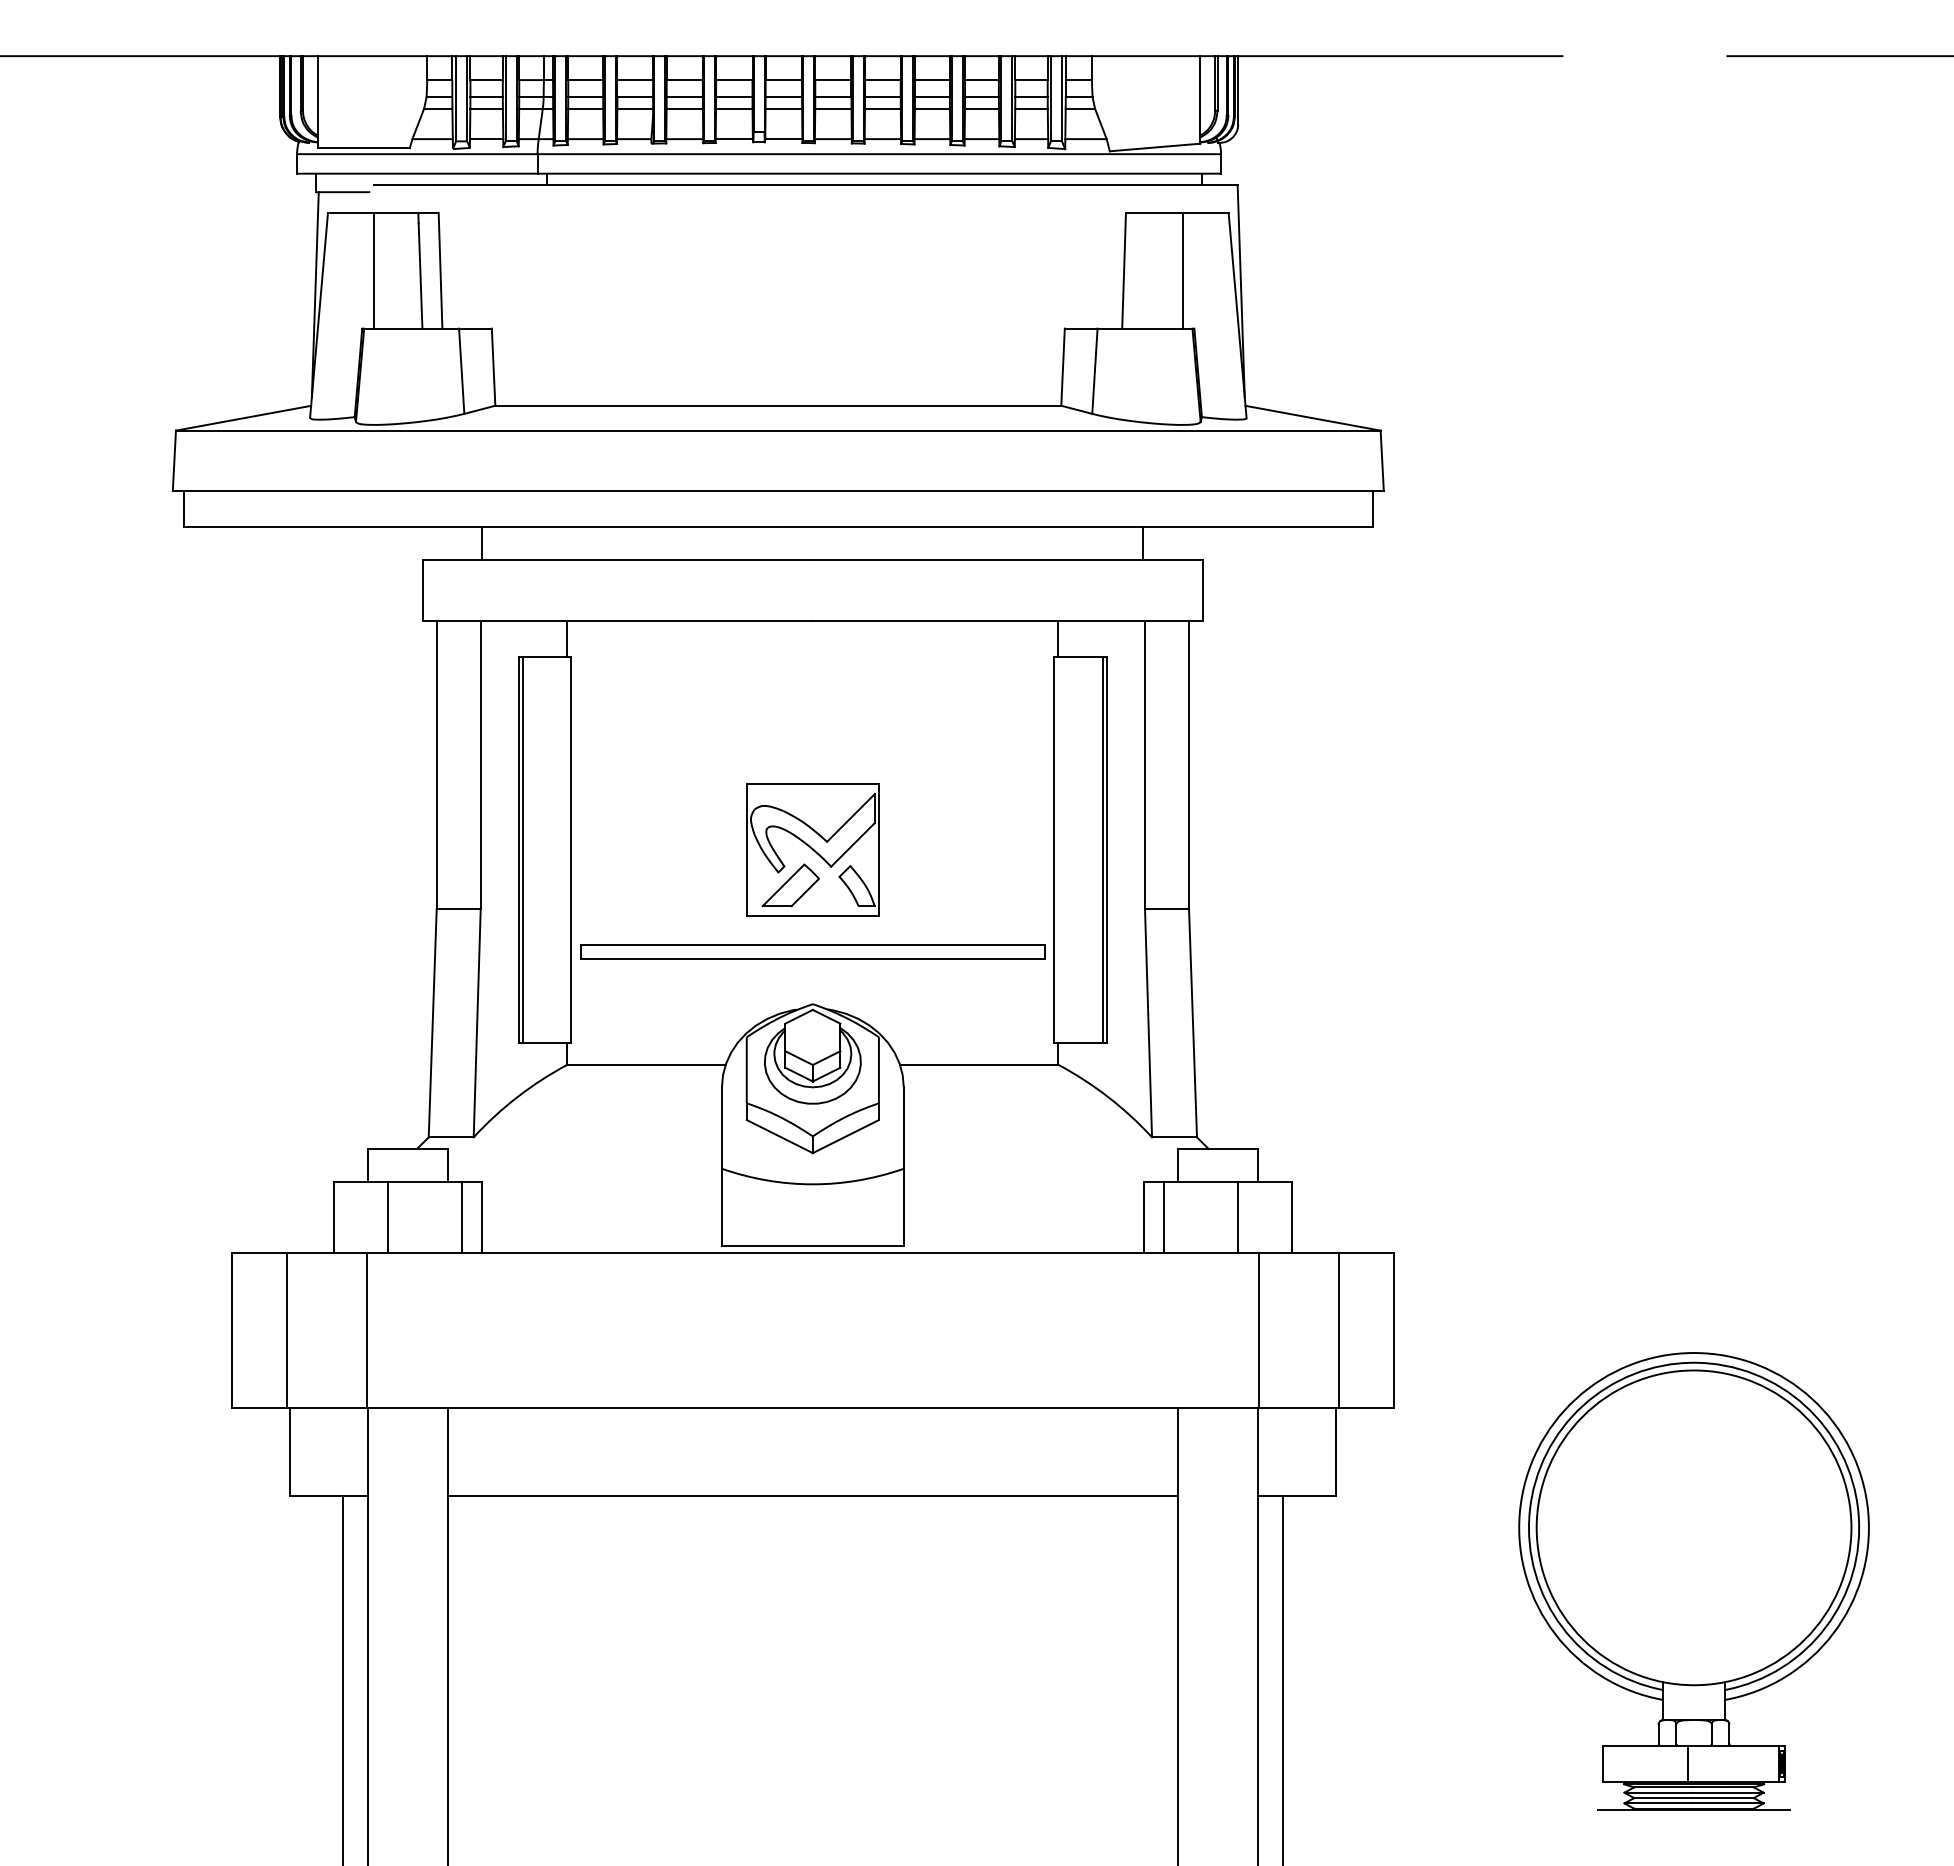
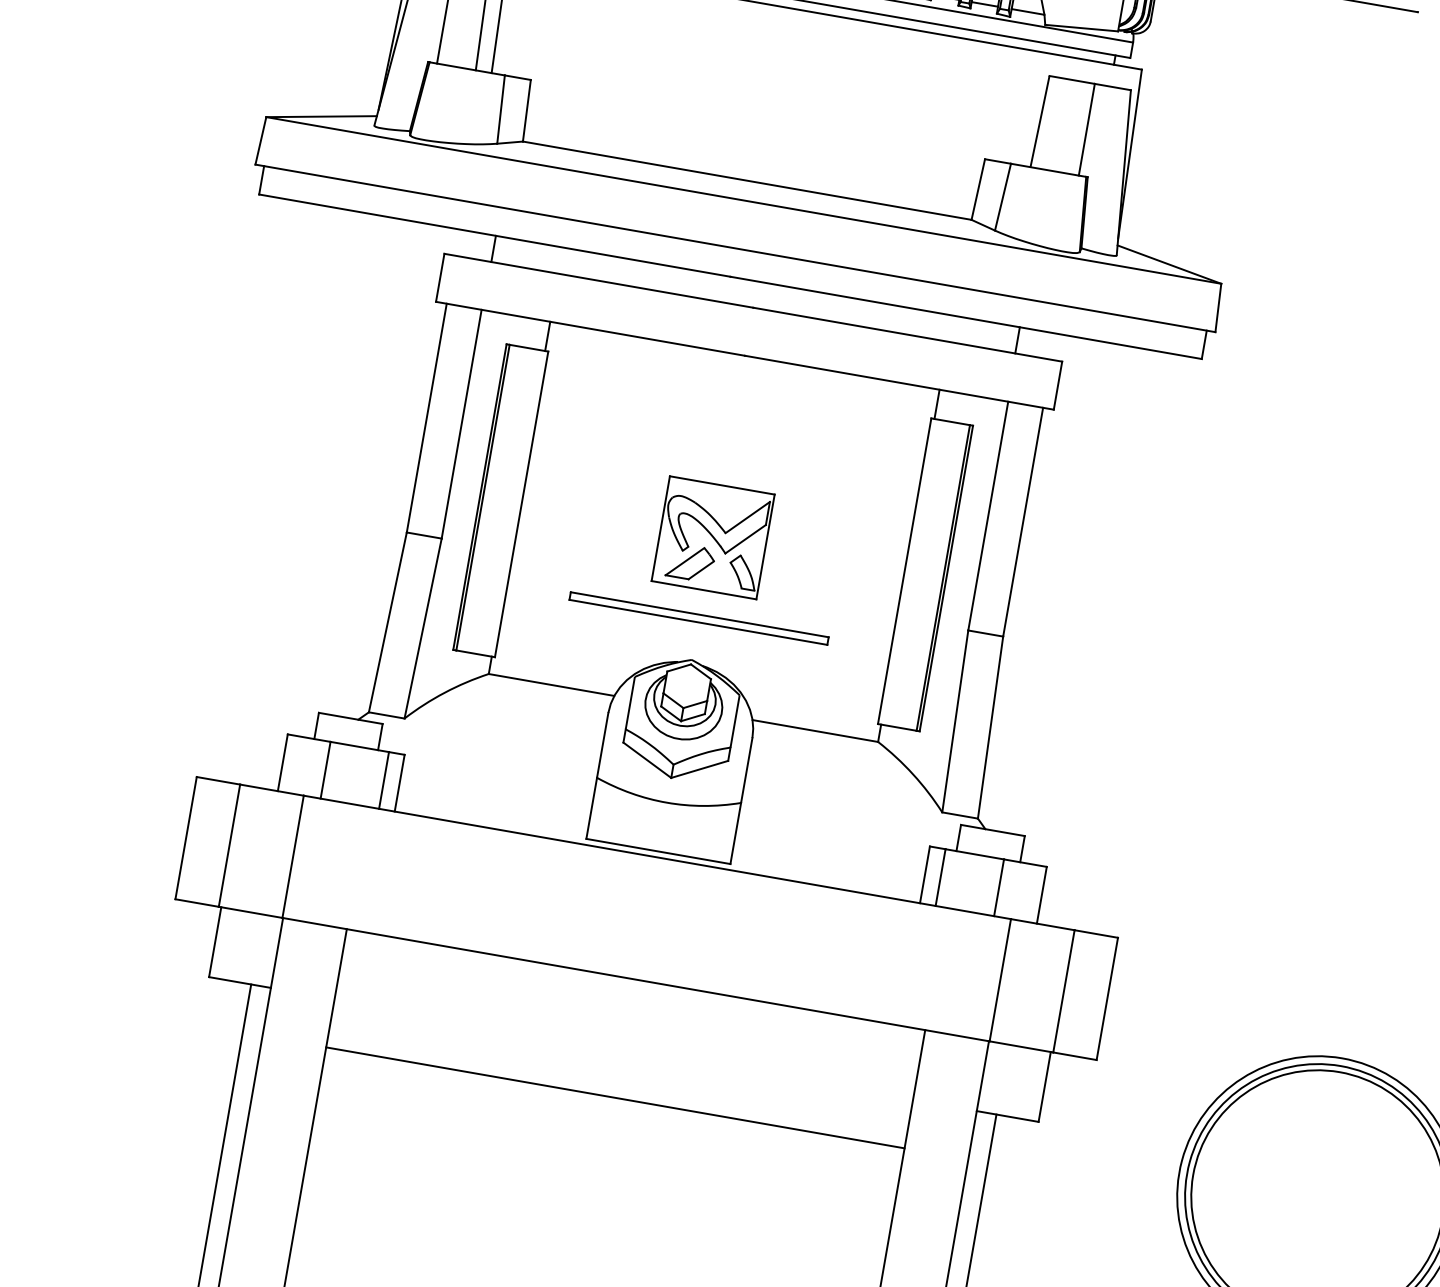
part: (812, 951) -> (698, 618), size x0.7
line: (812, 1495) -> (615, 1097), moved

